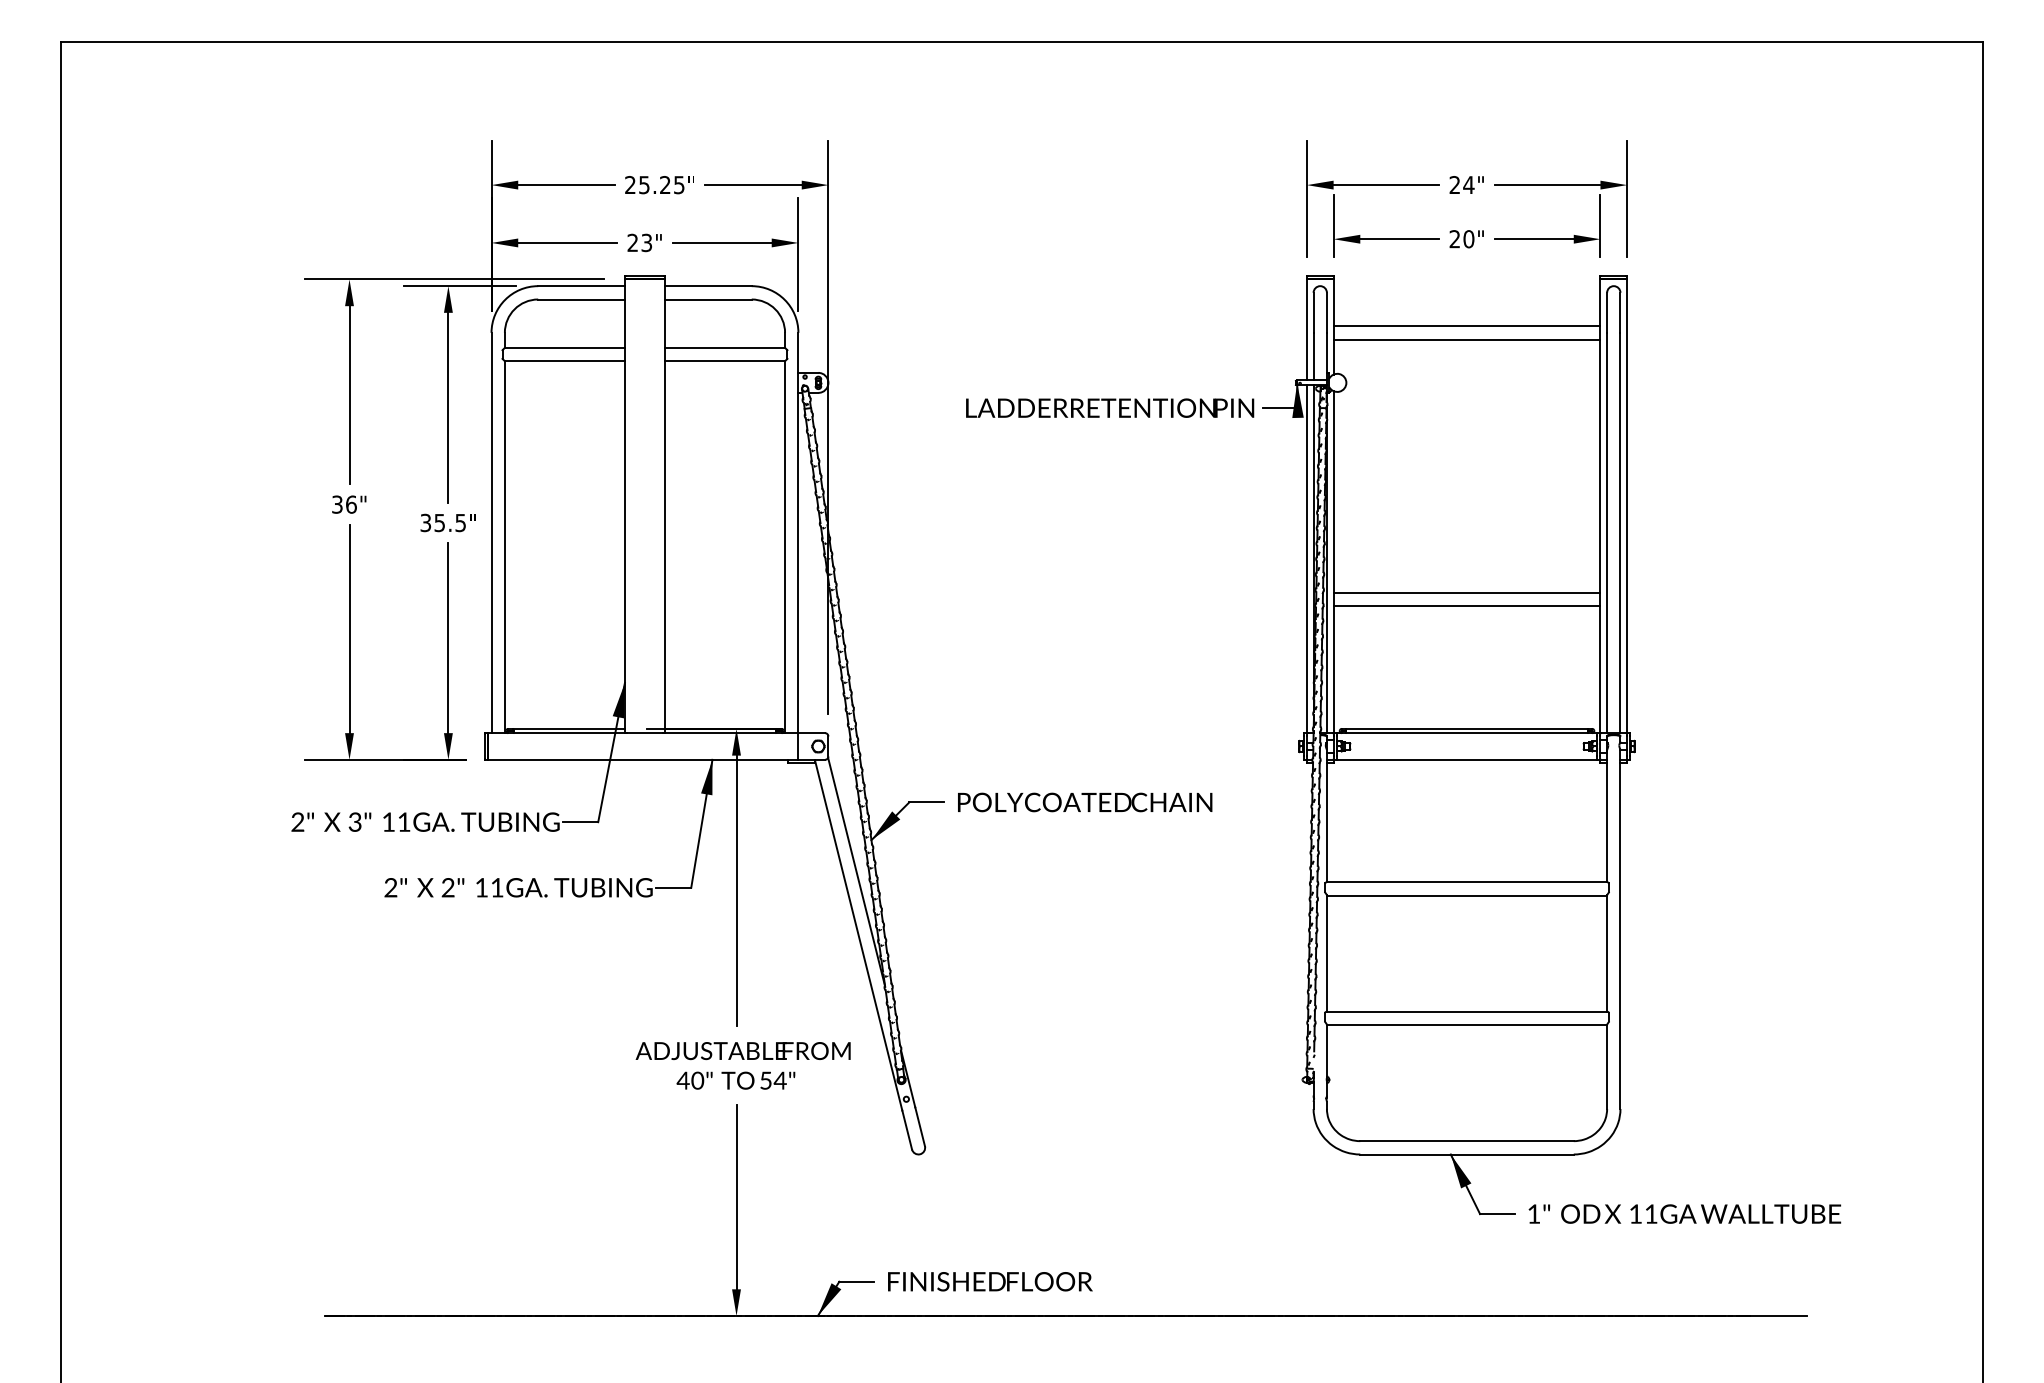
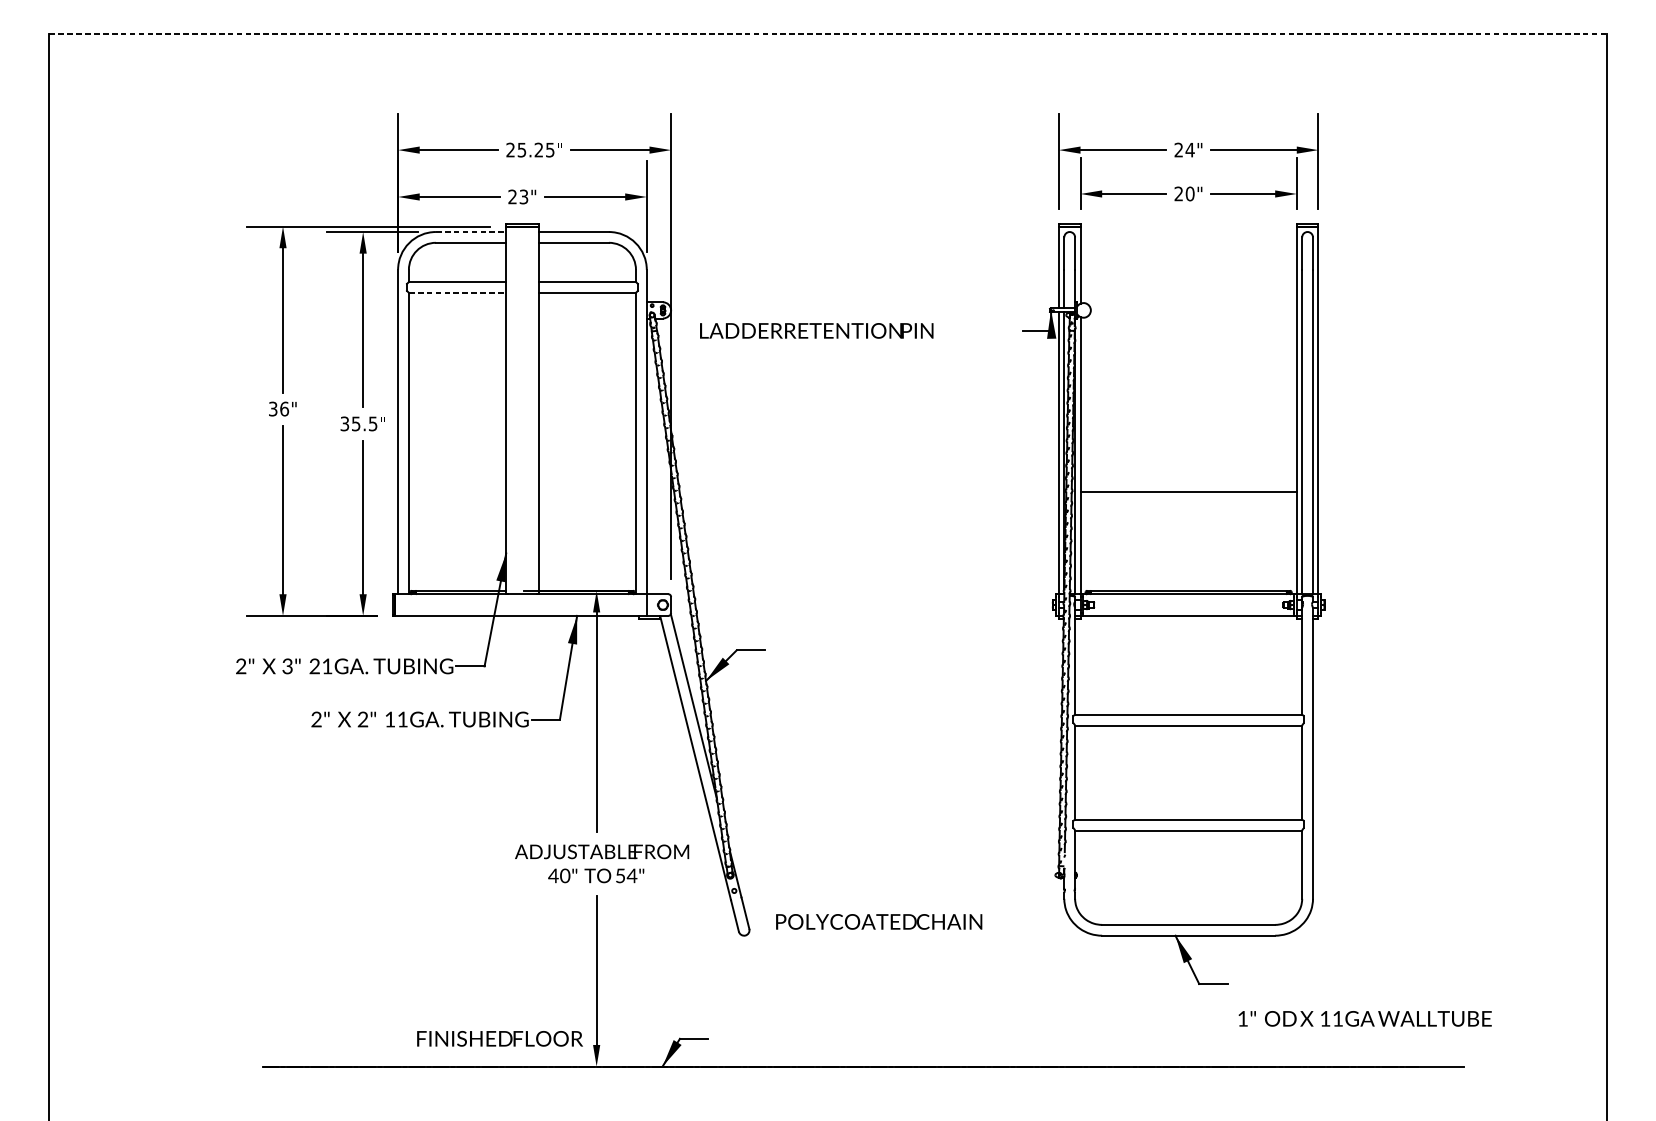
line: (1021, 41) -> (827, 33), solid -> dashed
line: (582, 286) -> (471, 232), solid -> dashed
line: (1466, 326) -> (1188, 264), removed
line: (1466, 339) -> (1188, 275), removed
line: (565, 361) -> (458, 293), solid -> dashed
text: (1110, 407) -> (817, 330), moved
line: (1466, 593) -> (1188, 481), removed
text: (1085, 802) -> (879, 921), moved
text: (388, 821) -> (314, 665), 11GA. -> 21GA.
text: (1684, 1213) -> (1364, 1018), moved
text: (990, 1281) -> (500, 1038), moved

